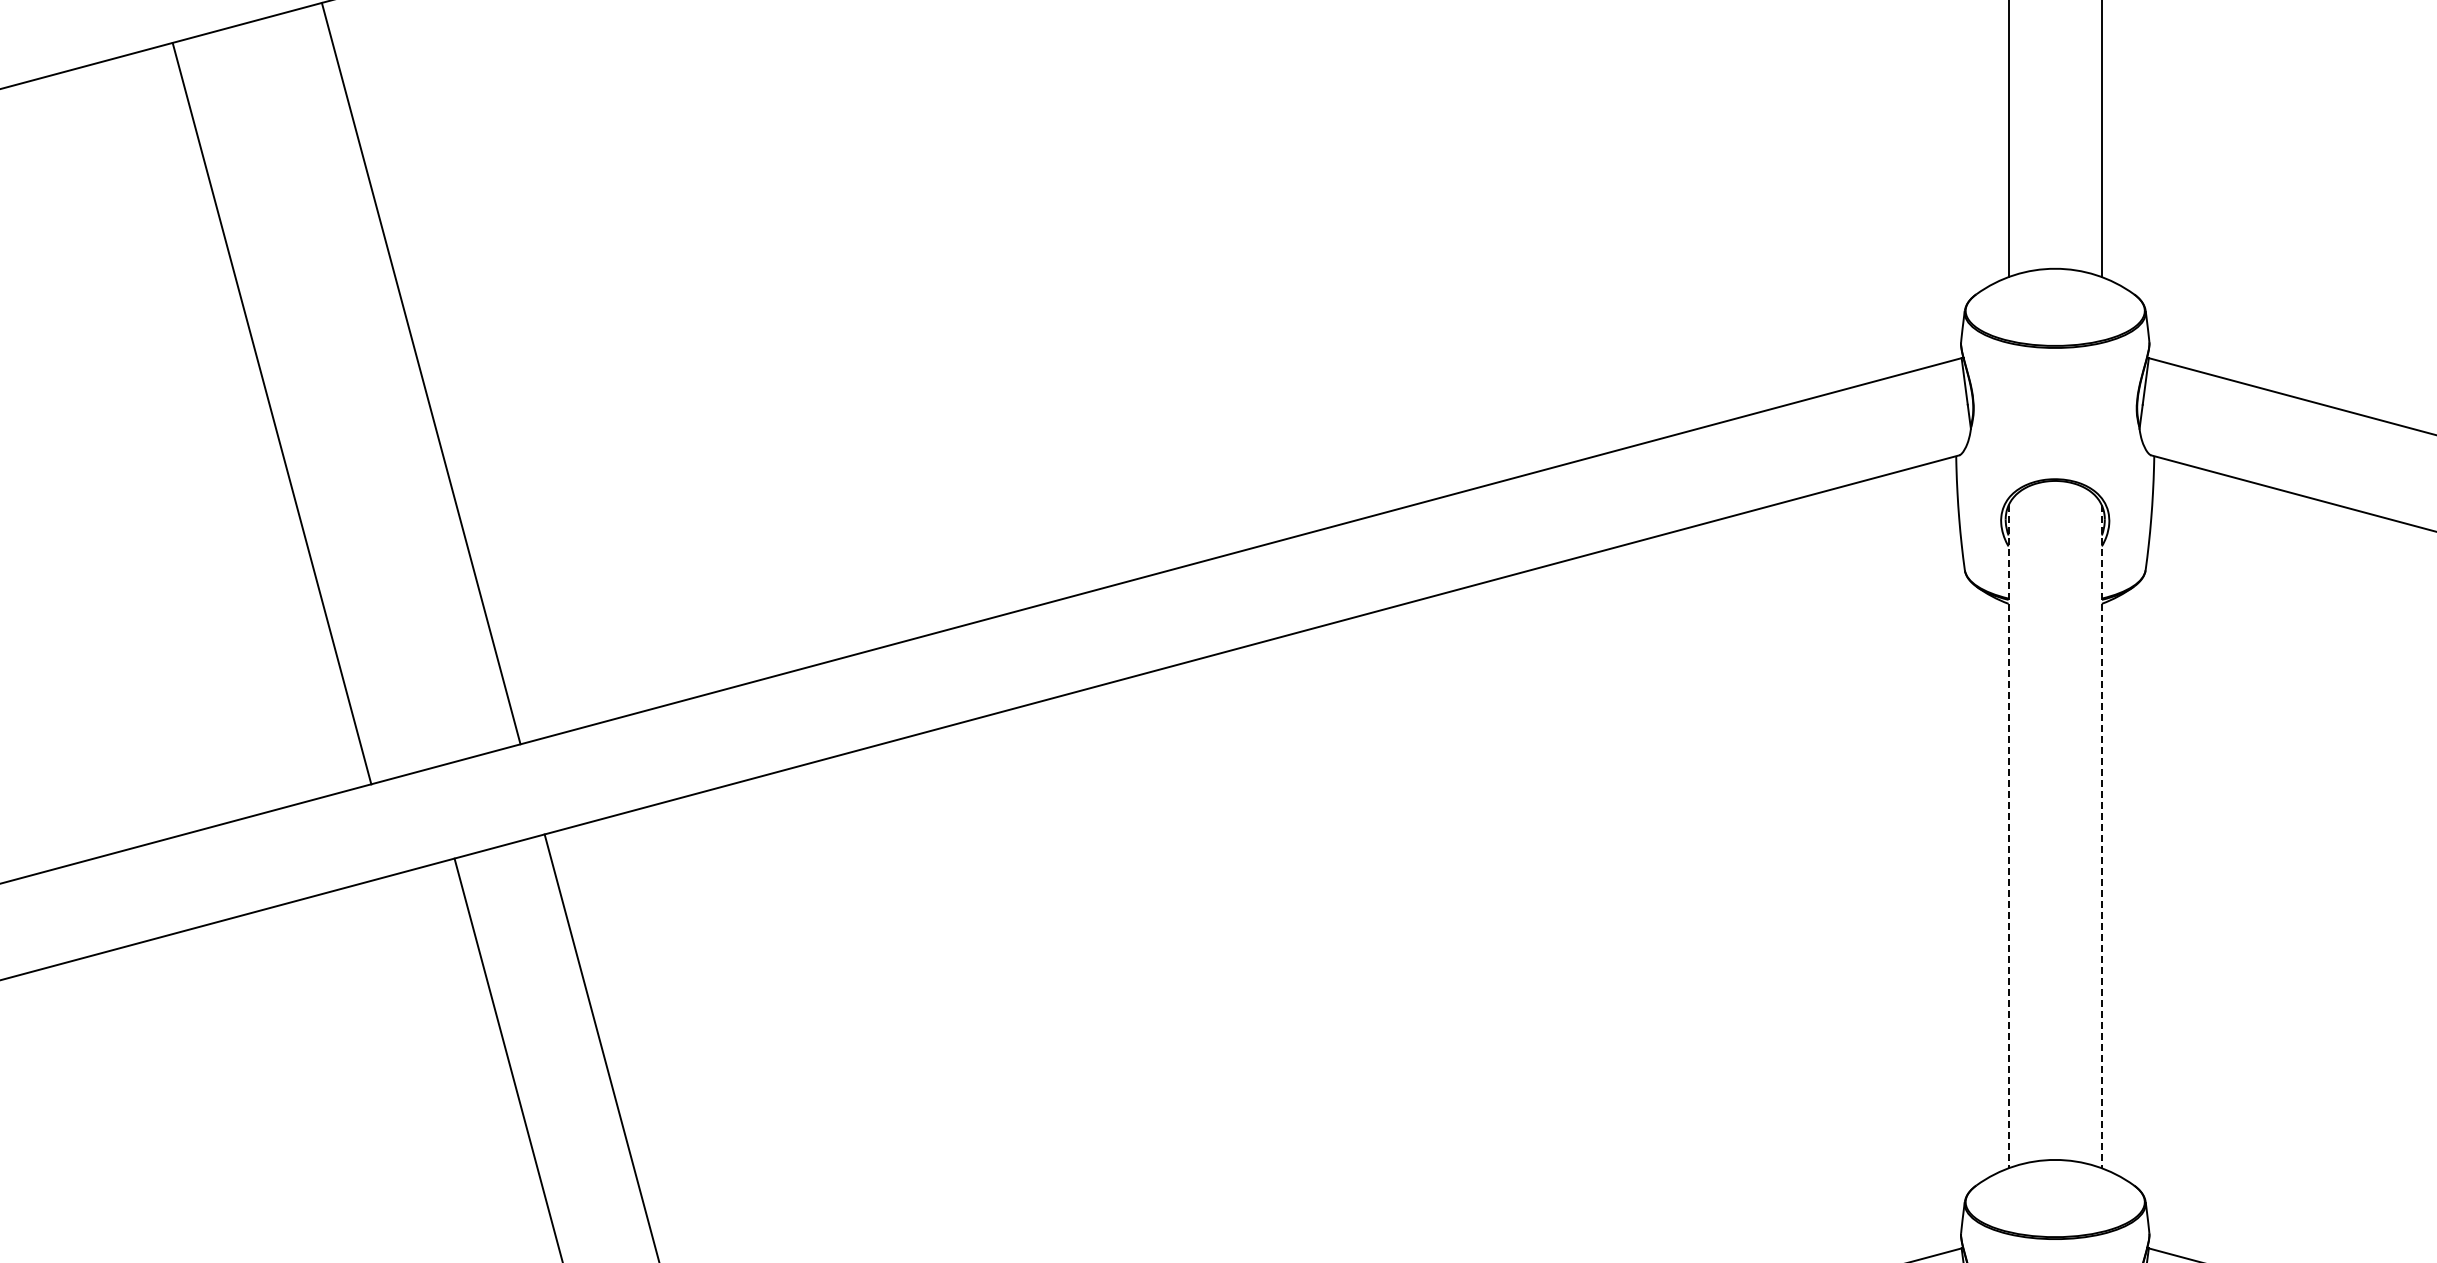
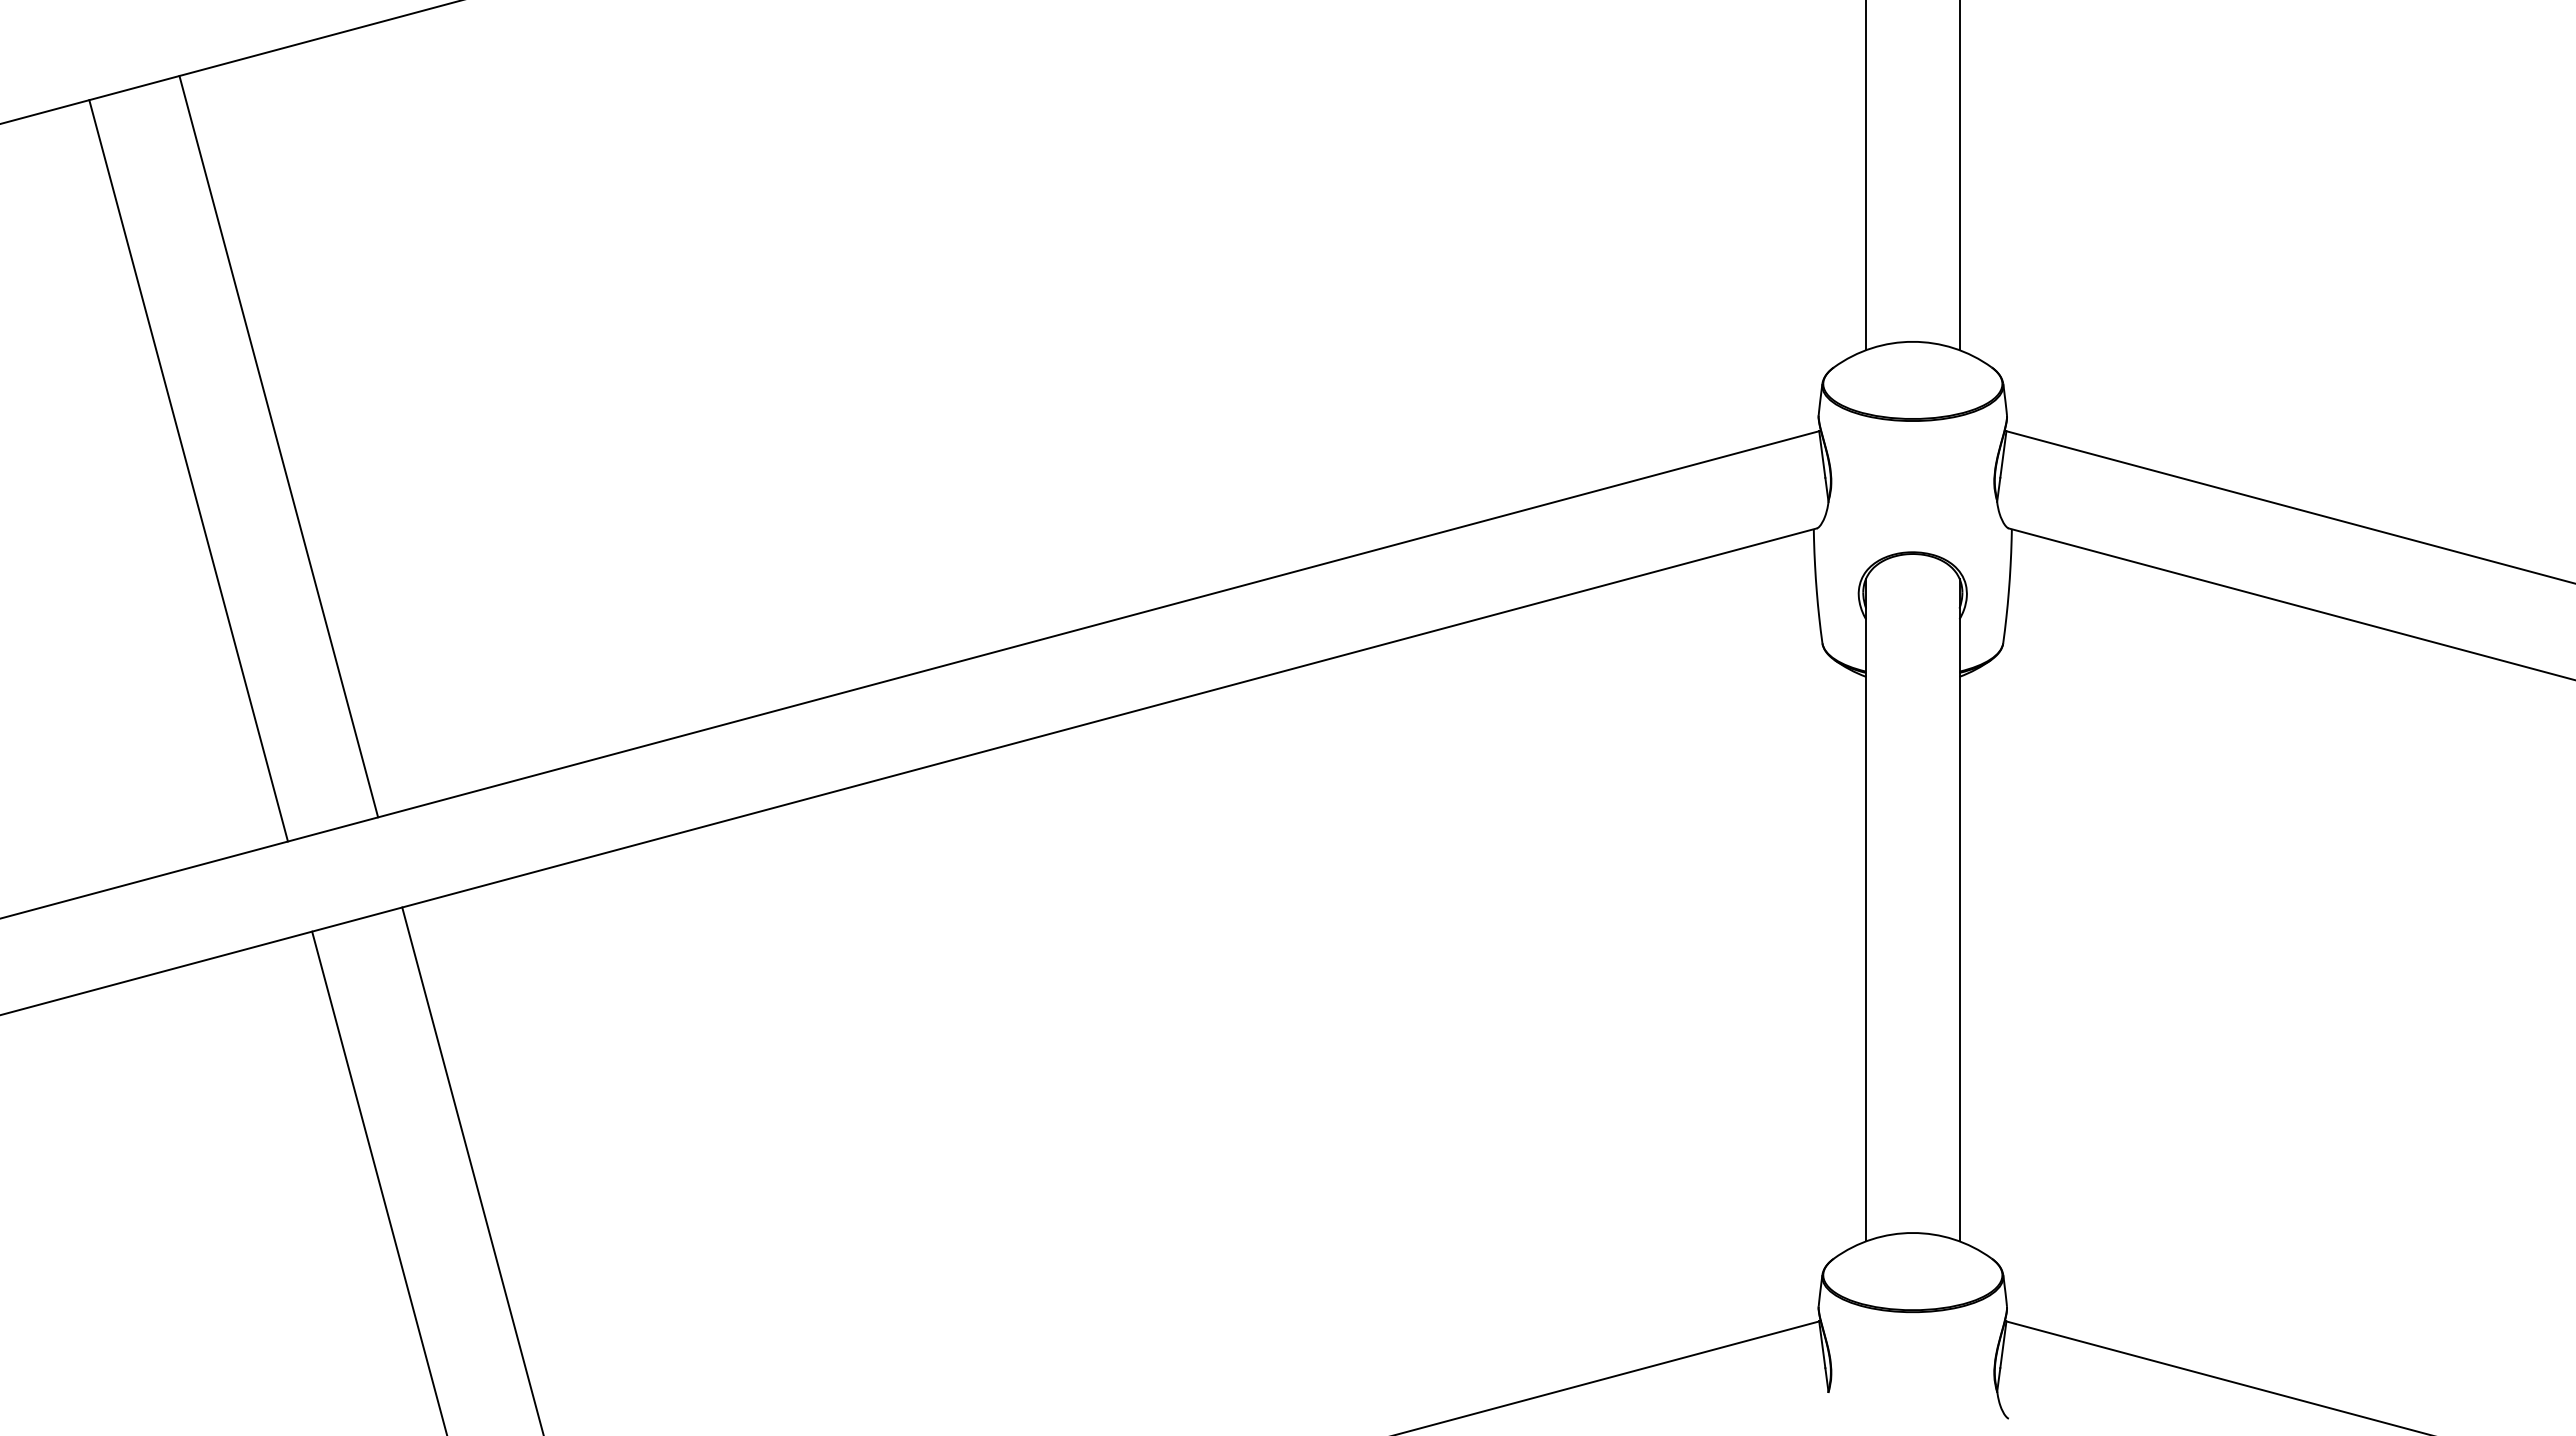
line: (271, 413) -> (188, 470), moved
line: (2008, 837) -> (1866, 910), dashed -> solid
line: (2101, 837) -> (1959, 910), dashed -> solid

